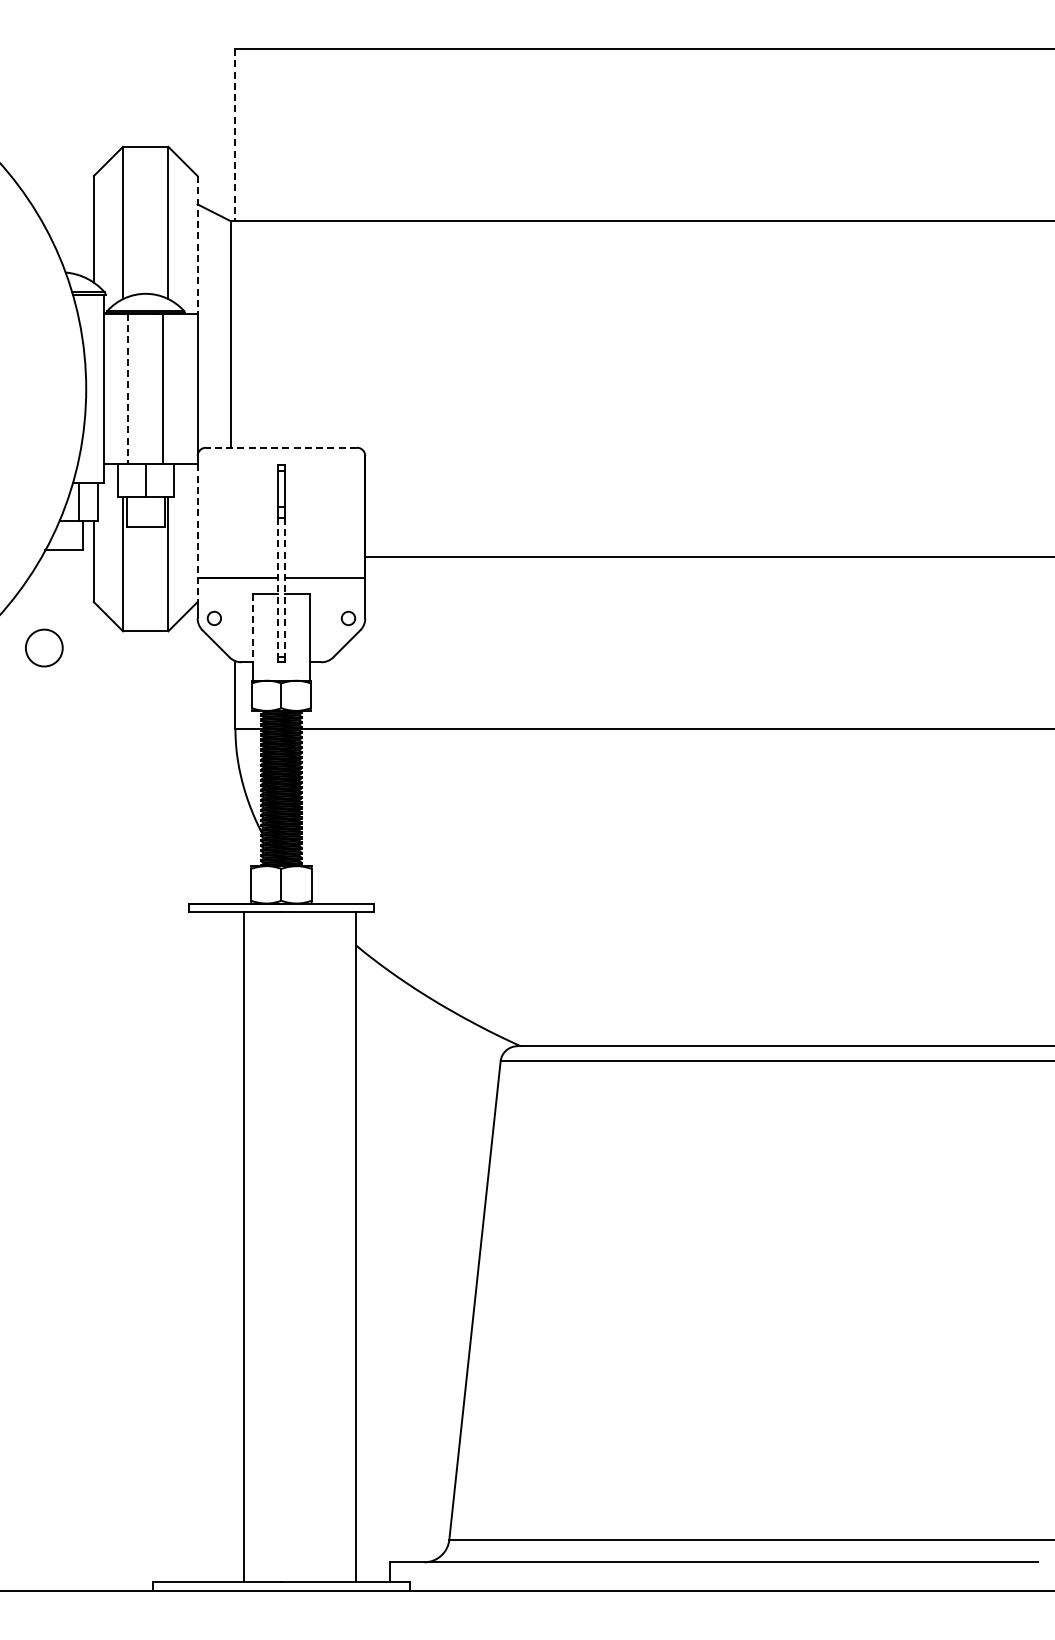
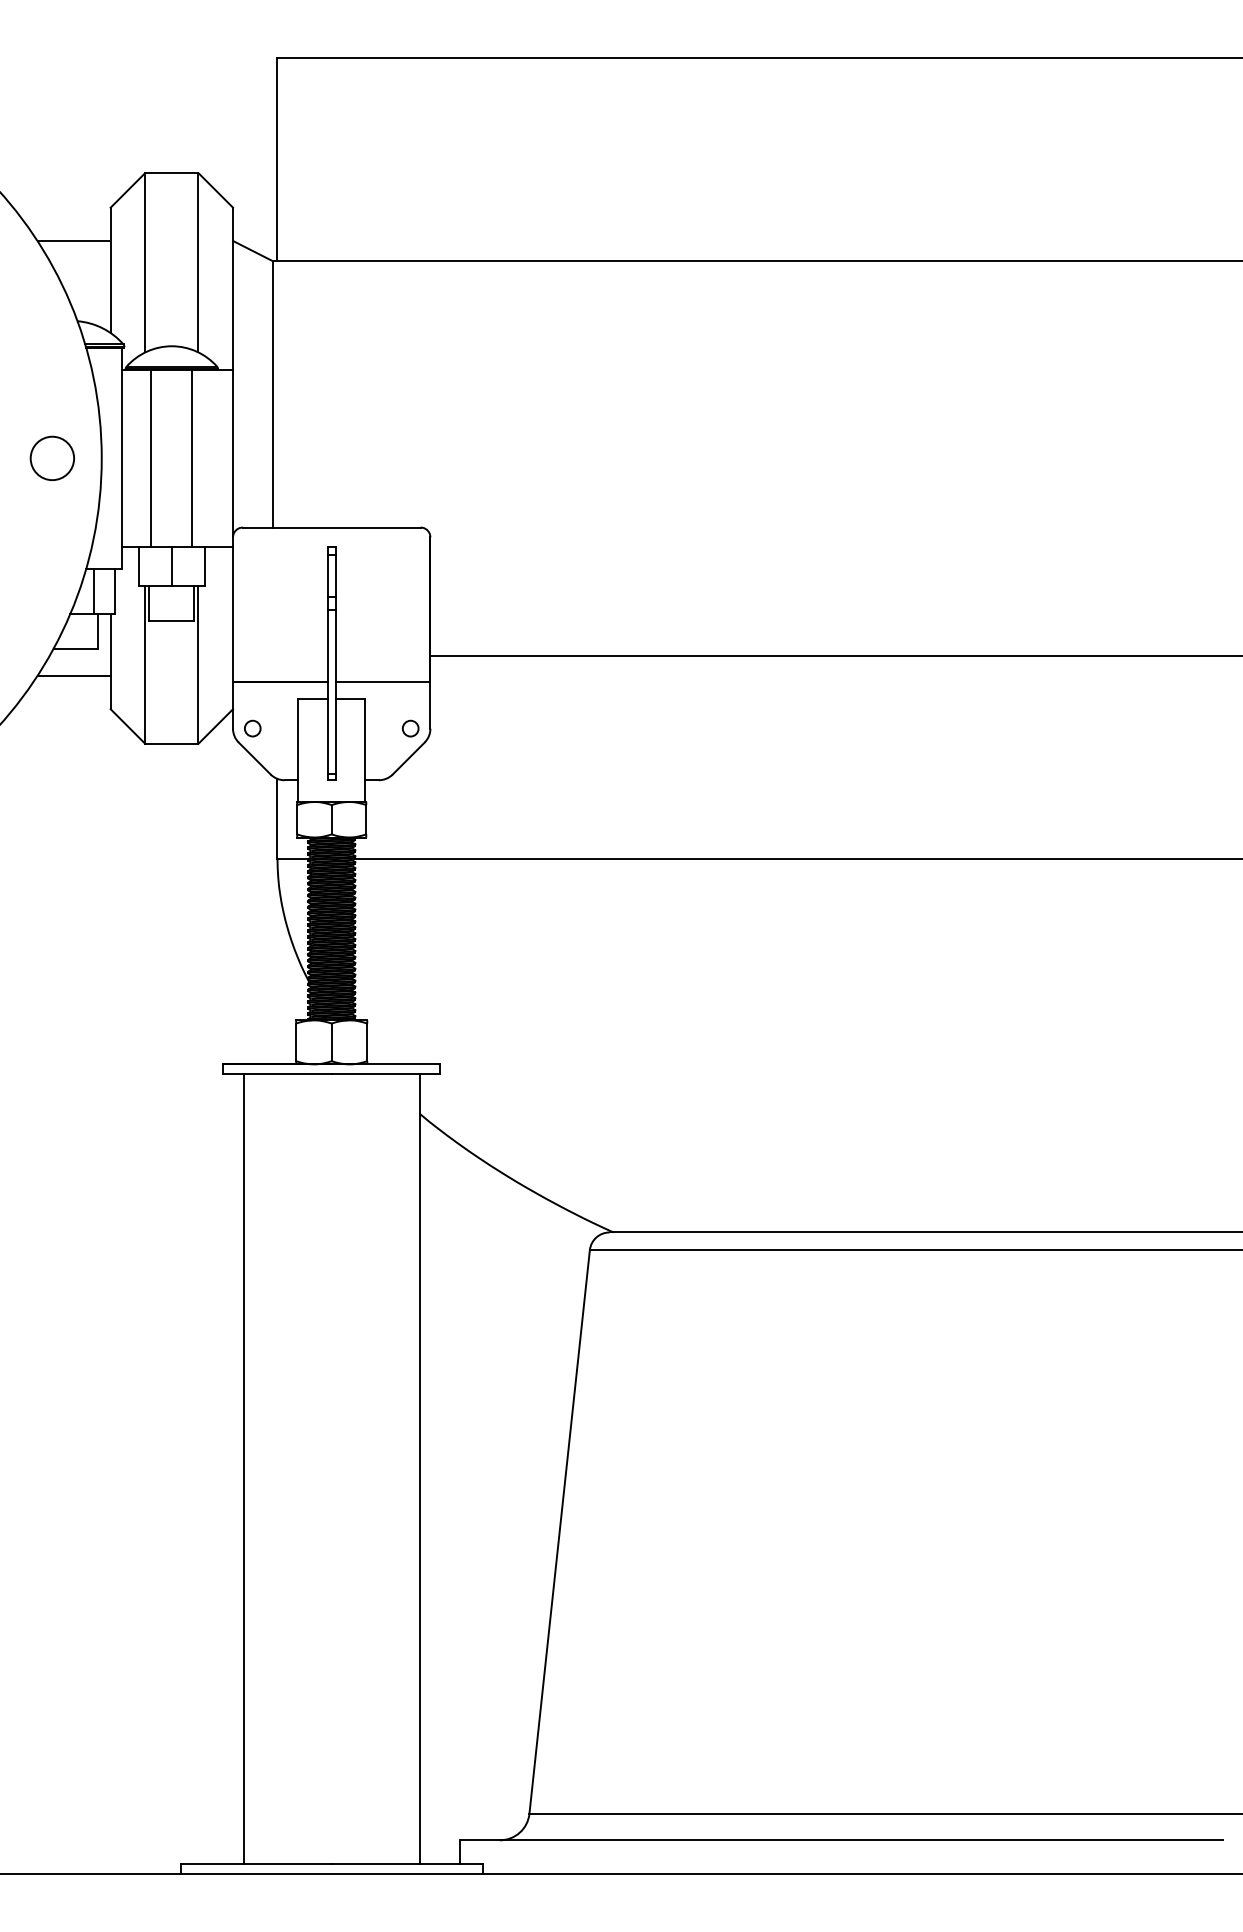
line: (235, 135) -> (277, 159), dashed -> solid
line: (62, 204) -> (73, 241), added
line: (197, 244) -> (232, 288), dashed -> solid
line: (128, 389) -> (151, 458), dashed -> solid
line: (280, 447) -> (330, 527), dashed -> solid
line: (197, 533) -> (232, 628), dashed -> solid
line: (62, 573) -> (73, 675), added
line: (278, 587) -> (328, 692), dashed -> solid
line: (284, 587) -> (335, 692), dashed -> solid
line: (252, 628) -> (297, 740), dashed -> solid
circle: (44, 647) -> (52, 457), moved
line: (243, 1246) -> (243, 1468), moved

